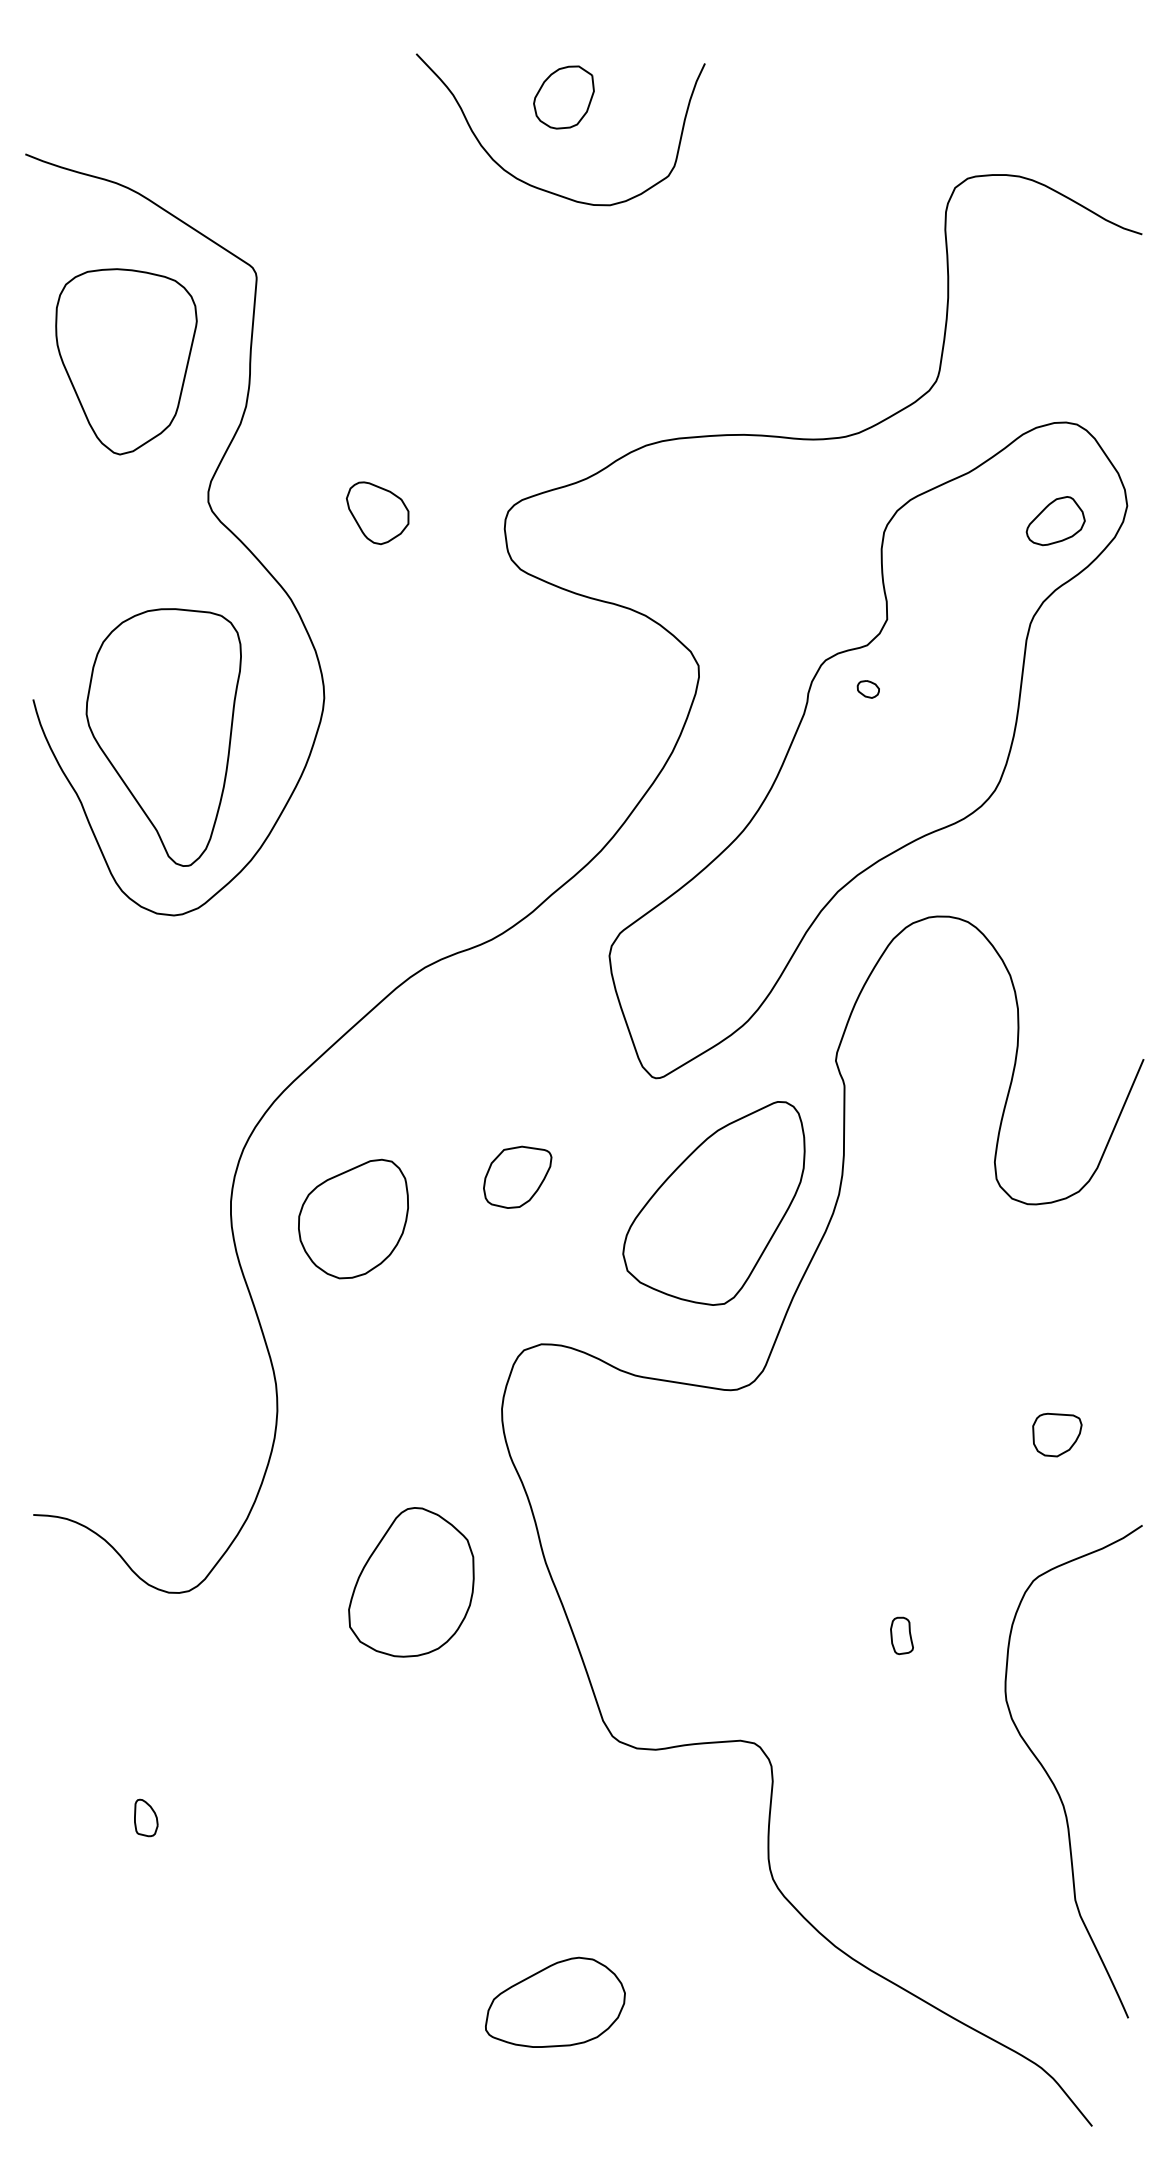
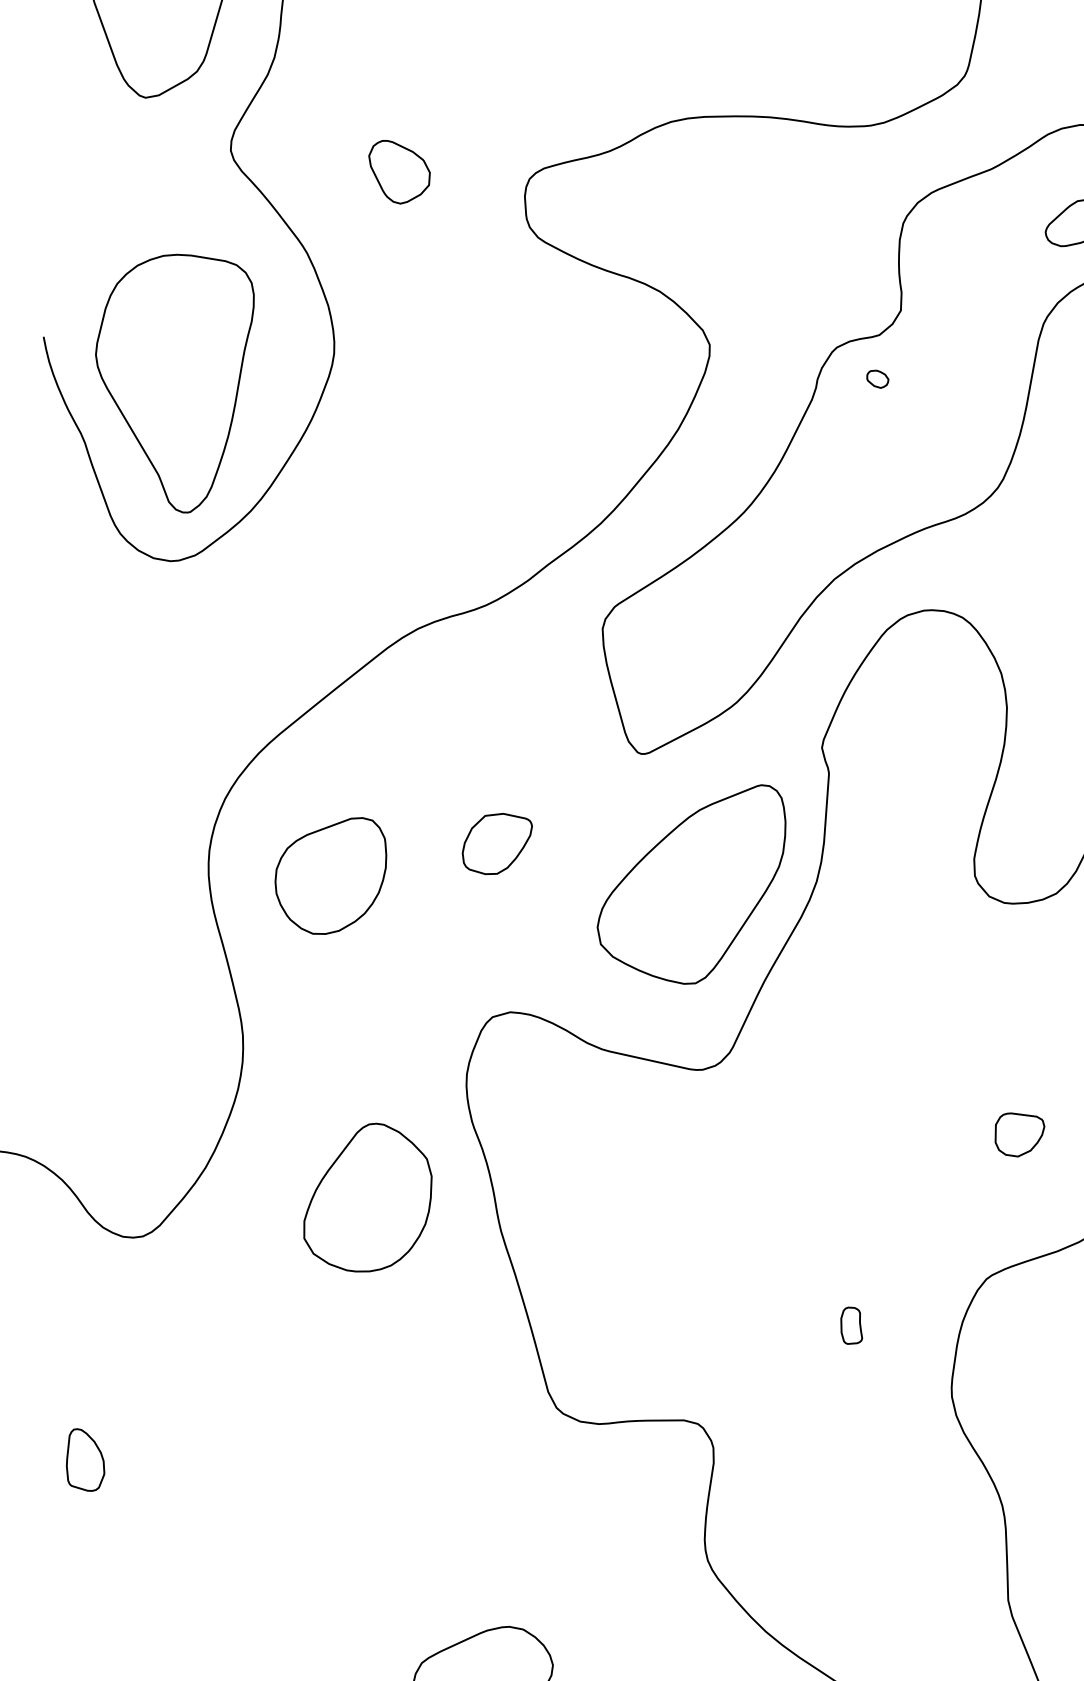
part: (411, 1582) -> (368, 1197), moved
part: (146, 1817) -> (86, 1459), size x1.67

